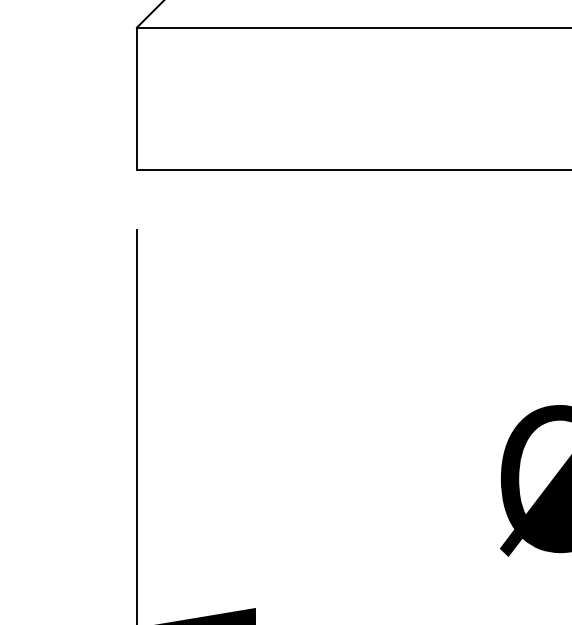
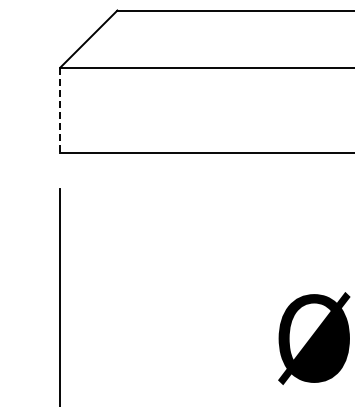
line: (137, 98) -> (60, 110), solid -> dashed

